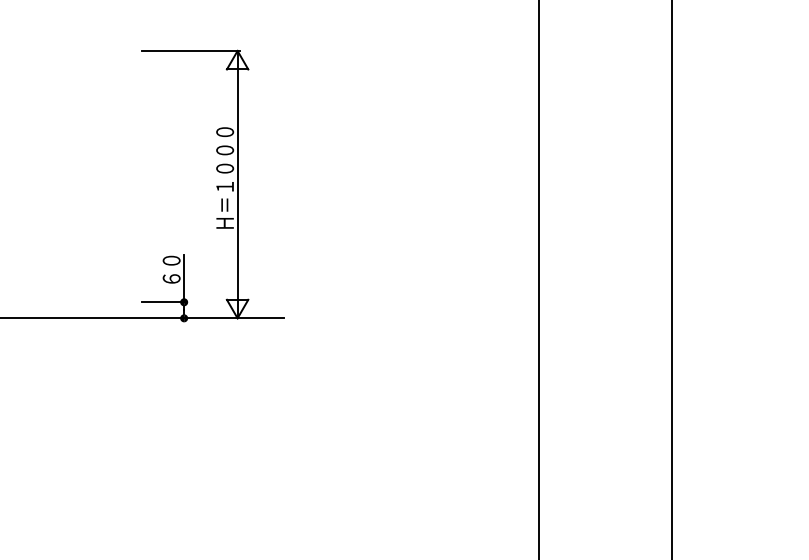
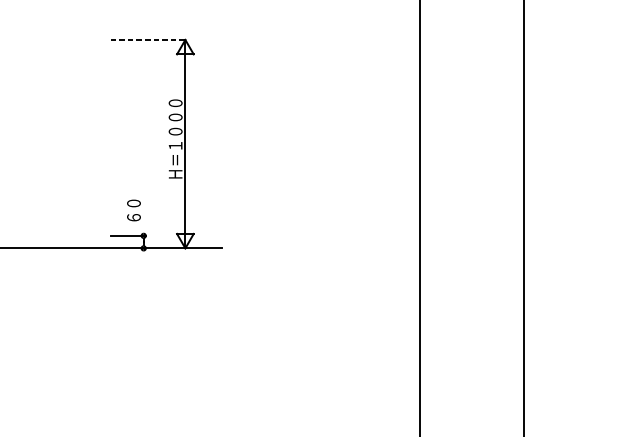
line: (191, 50) -> (149, 39), solid -> dashed
line: (184, 278) -> (143, 217), removed

